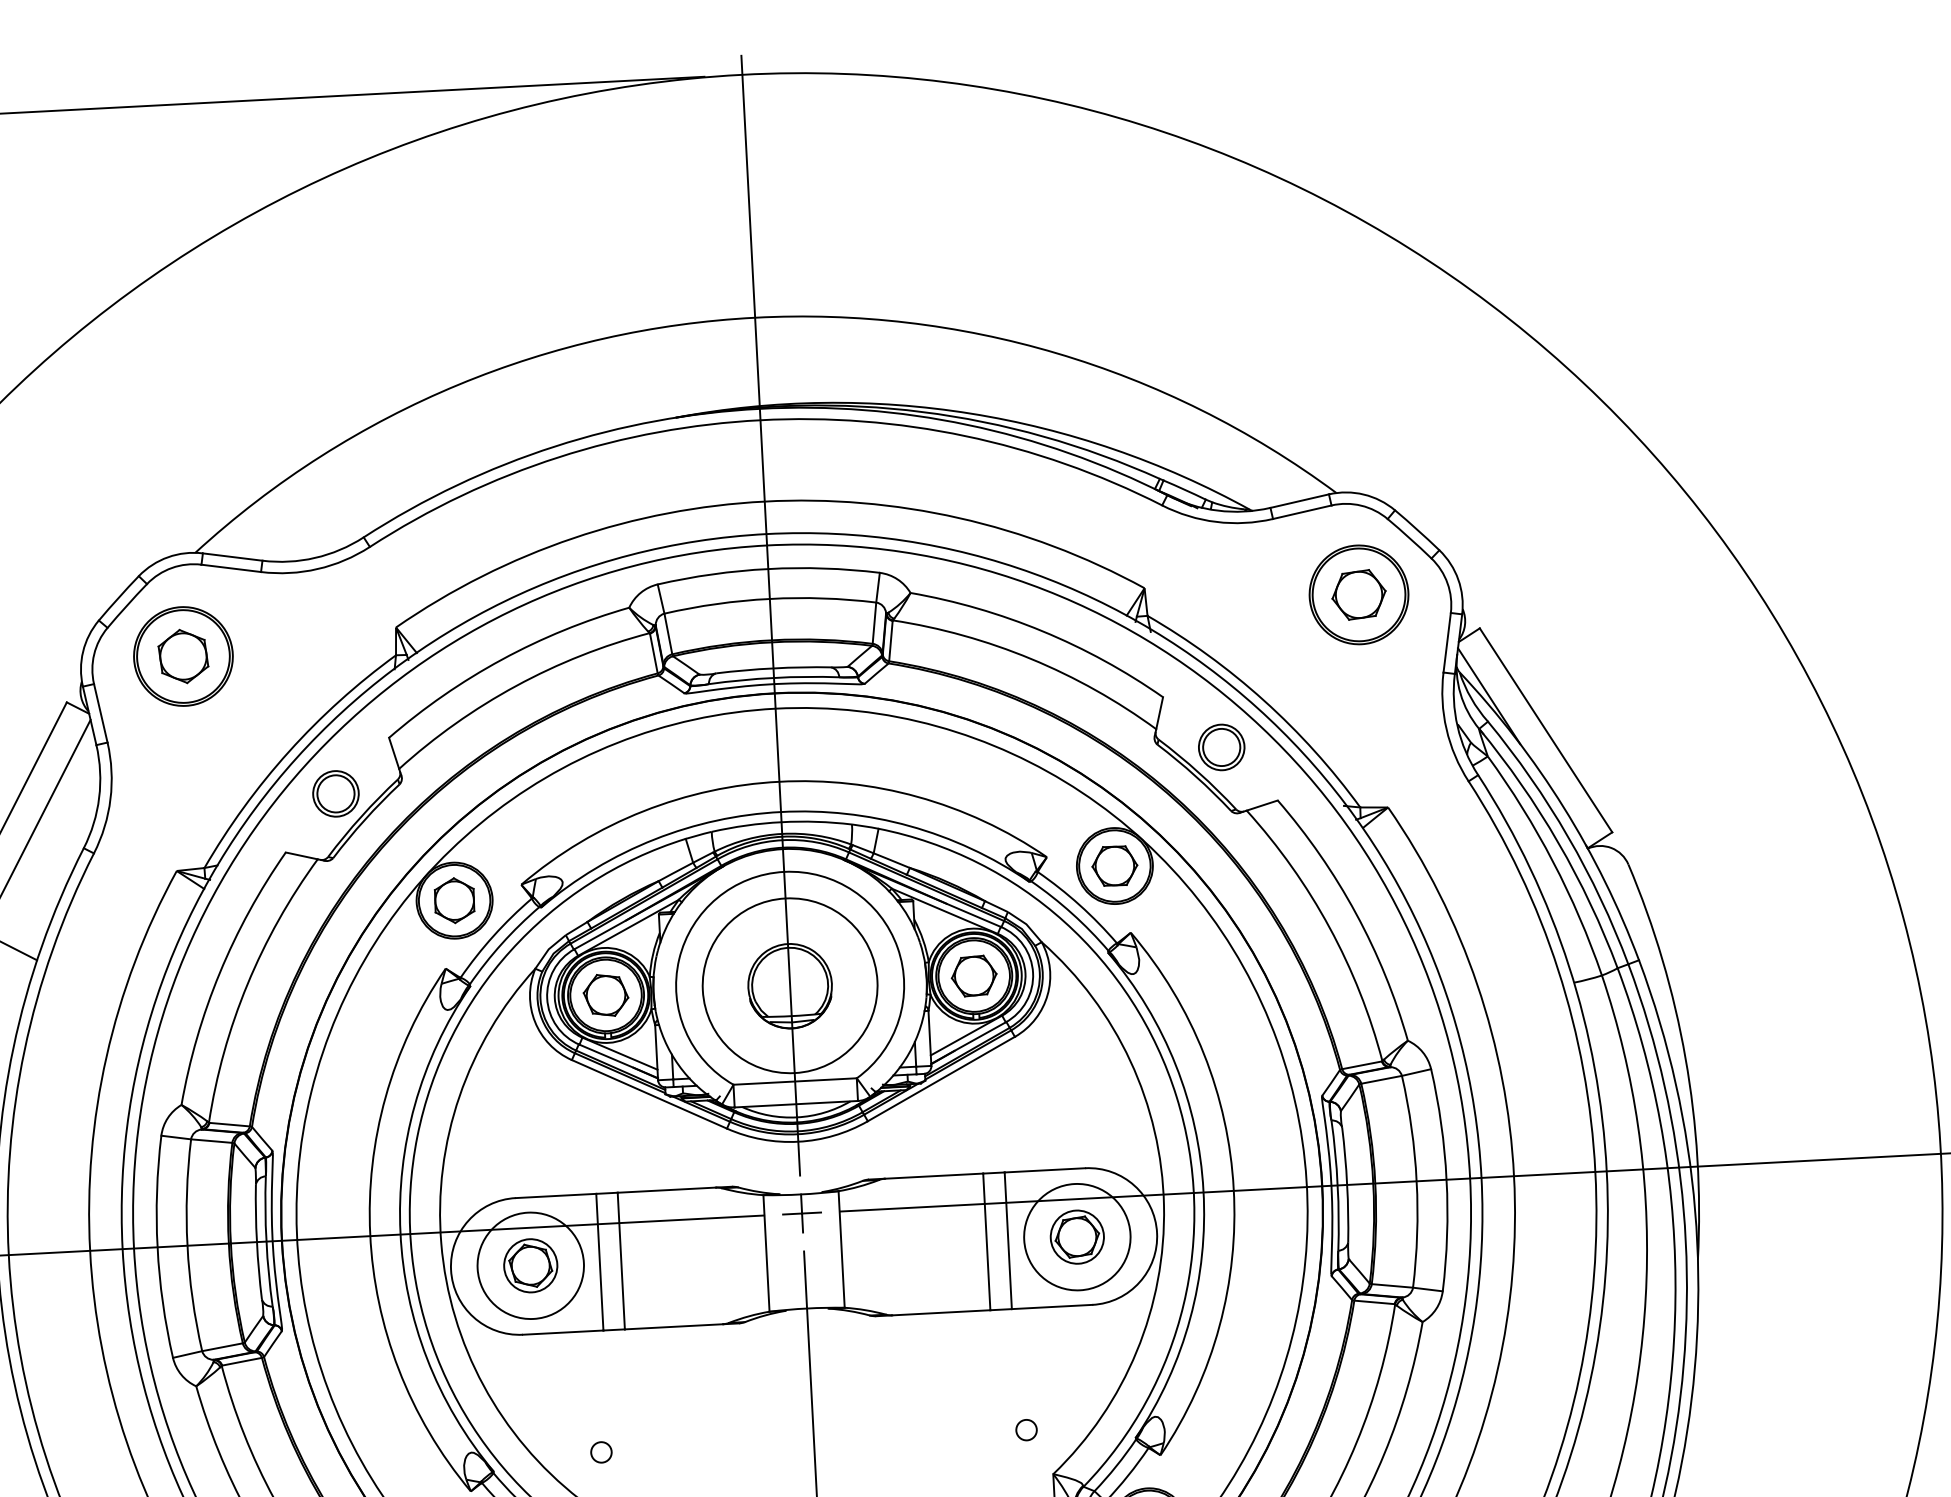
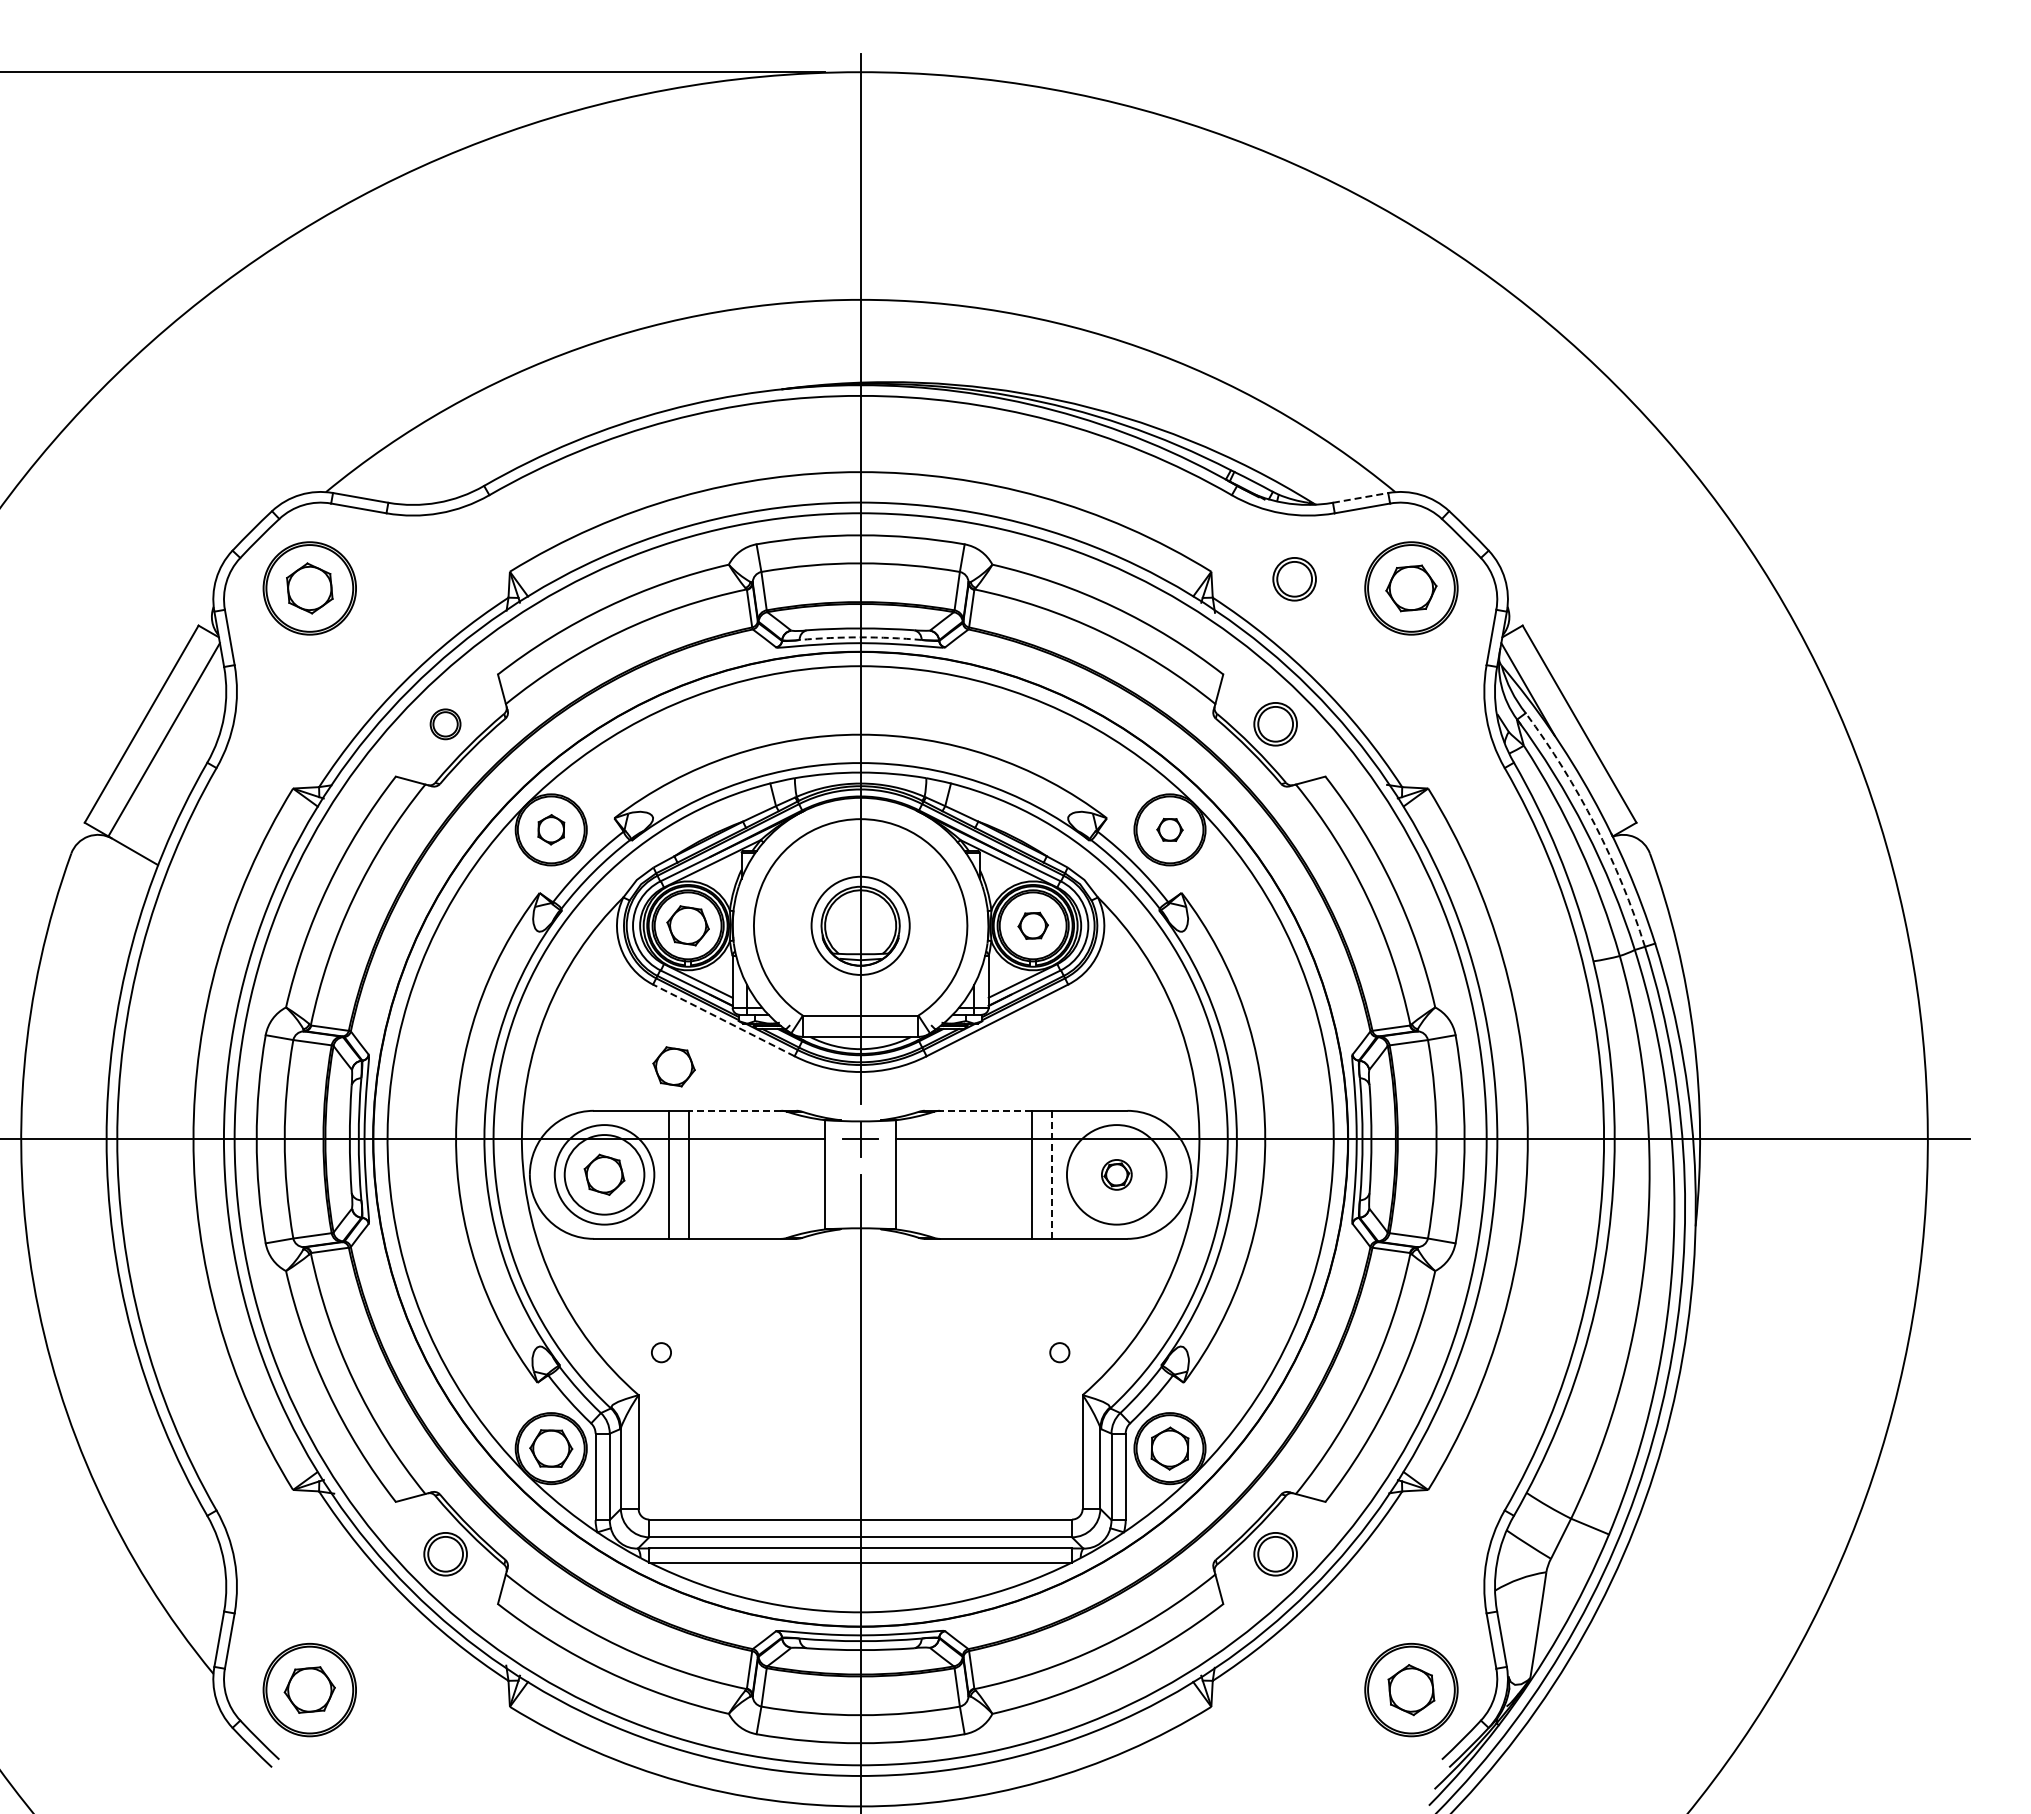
line: (1300, 500) -> (1361, 497), solid -> dashed
part: (1233, 591) -> (1294, 579), added
arc: (773, 678) -> (860, 637), solid -> dashed
part: (335, 794) -> (445, 724), size x0.7
arc: (1568, 837) -> (1595, 825), solid -> dashed
part: (1114, 865) -> (1169, 829), size x0.6
part: (454, 900) -> (551, 829), size x0.7
part: (974, 975) -> (1033, 925), size x0.7
circle: (789, 985) -> (860, 925), size x0.6
line: (649, 1094) -> (723, 1020), solid -> dashed
part: (598, 1146) -> (673, 1066), added
line: (933, 1175) -> (985, 1110), solid -> dashed
line: (666, 1189) -> (735, 1110), solid -> dashed
part: (1077, 1236) -> (1116, 1174), size x0.6
line: (1008, 1240) -> (1052, 1174), solid -> dashed
circle: (530, 1265) -> (604, 1174), size x1.6

